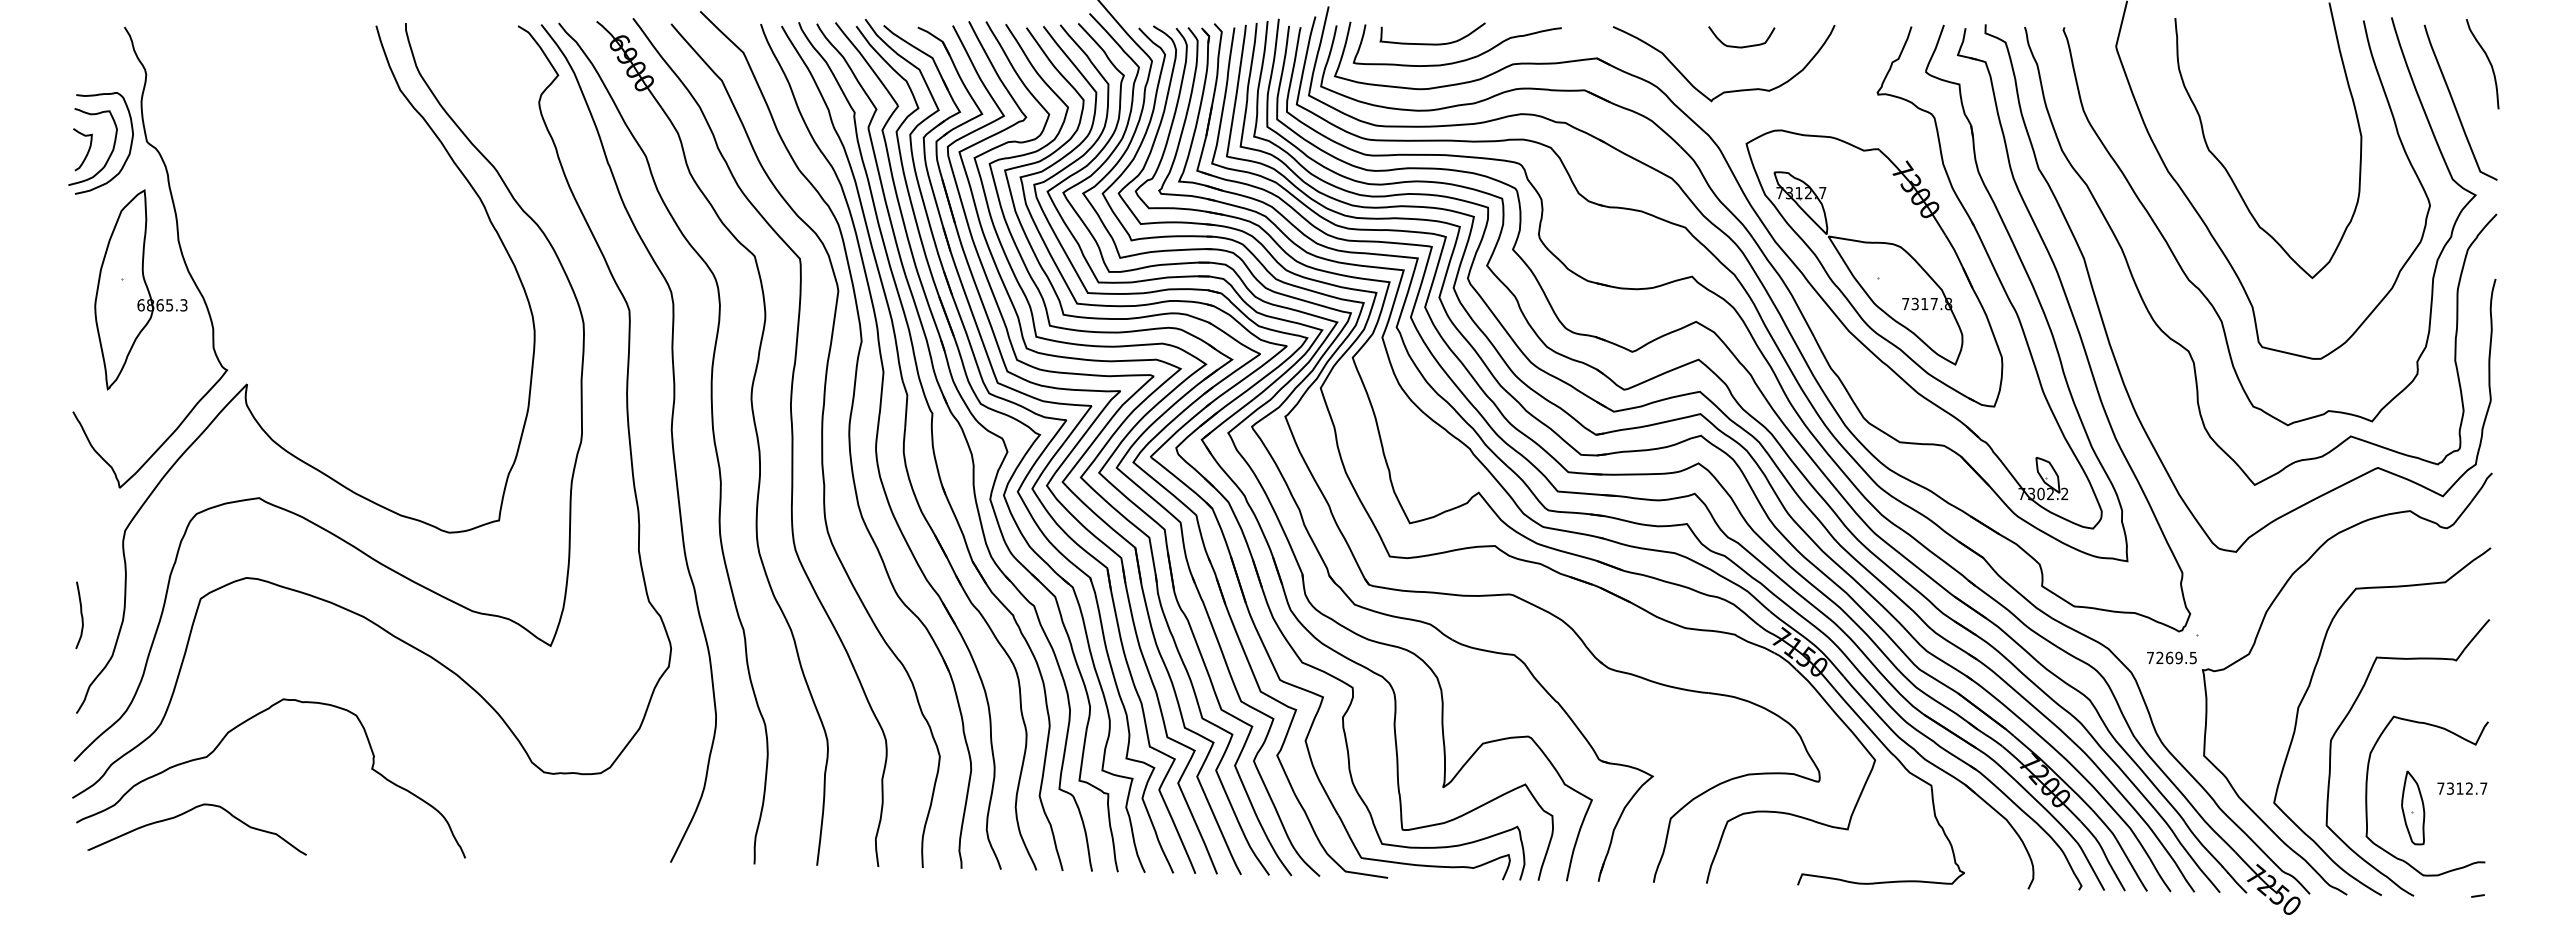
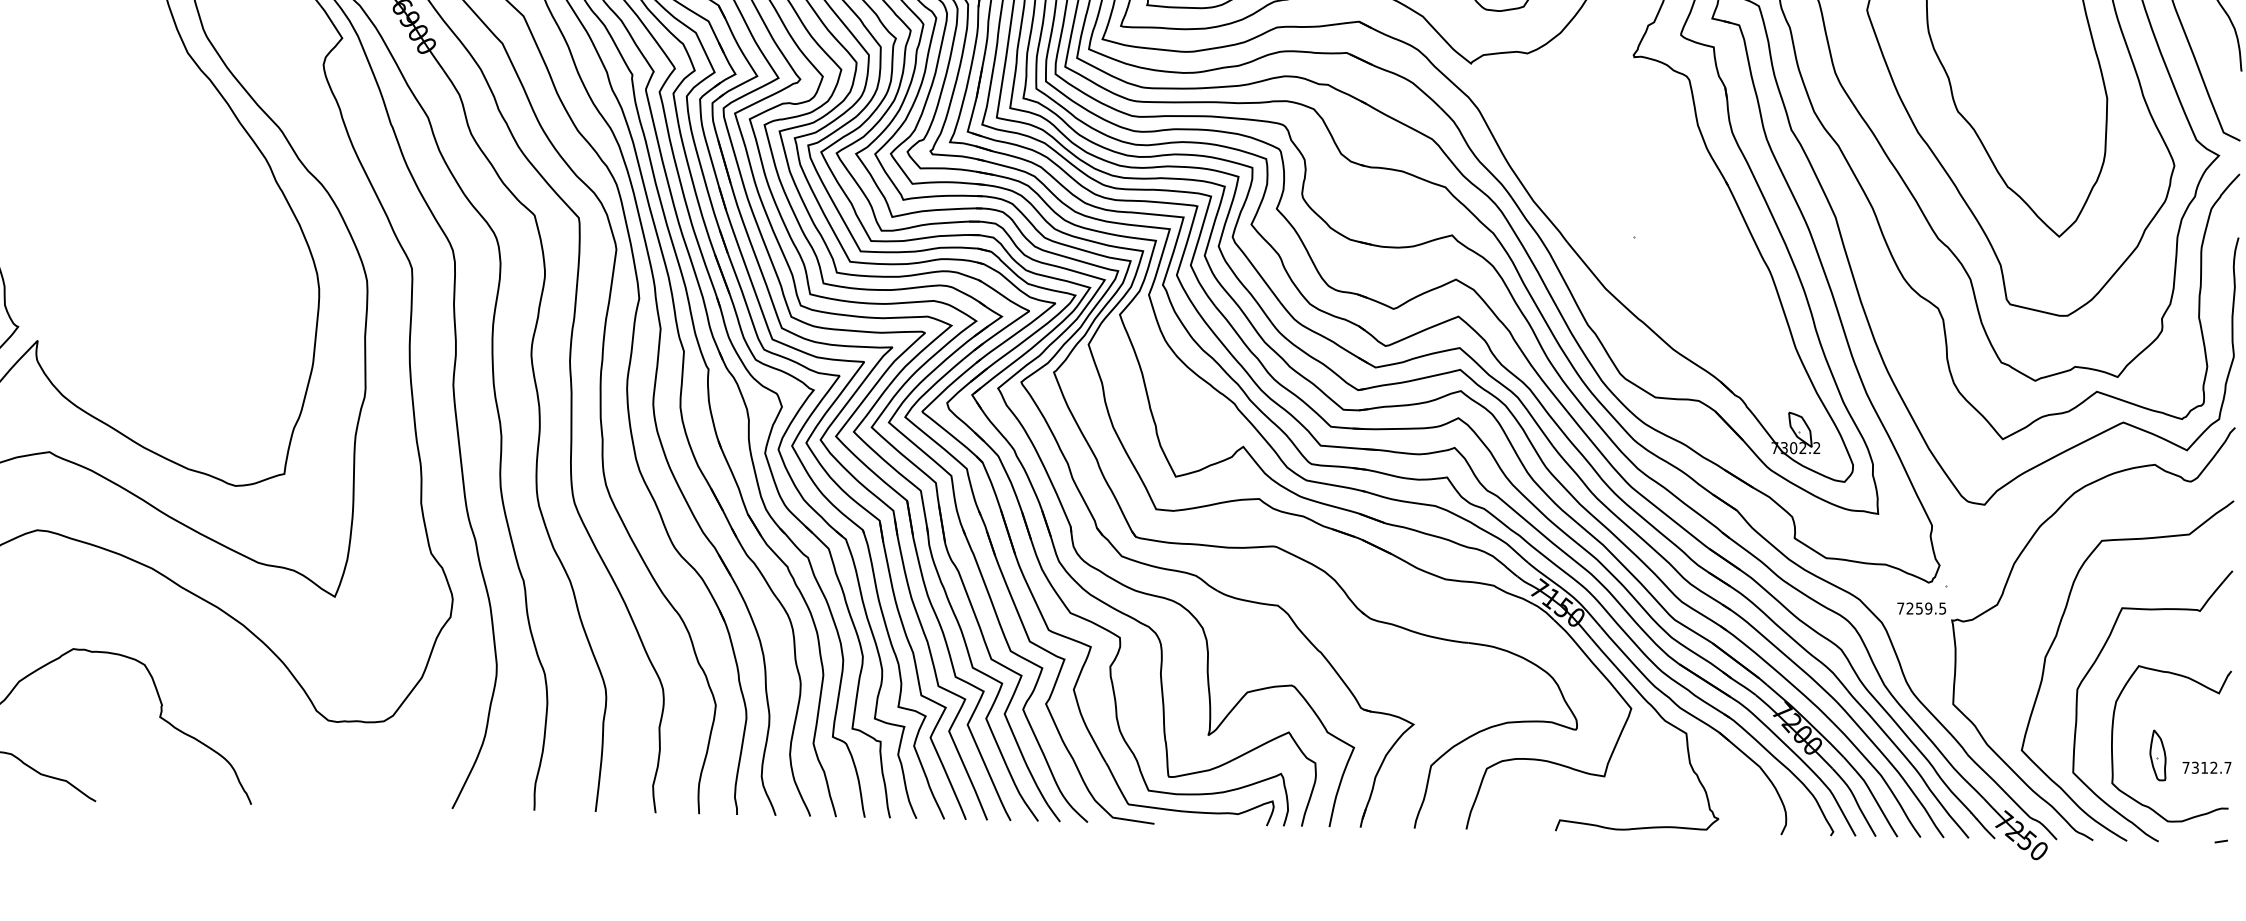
part: (1874, 268) -> (1630, 227), removed
text: (2169, 657) -> (1919, 608), 7269.5 -> 7259.5
text: (2462, 788) -> (2207, 767), moved
part: (2413, 807) -> (2158, 754), size x0.7

